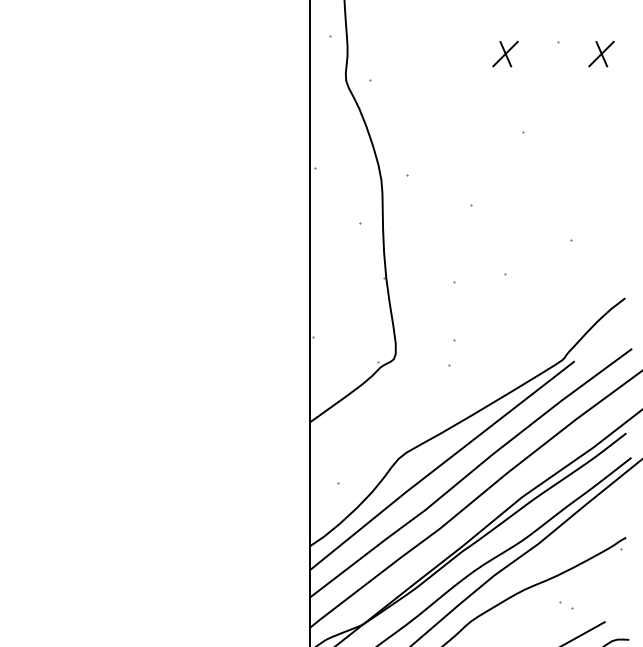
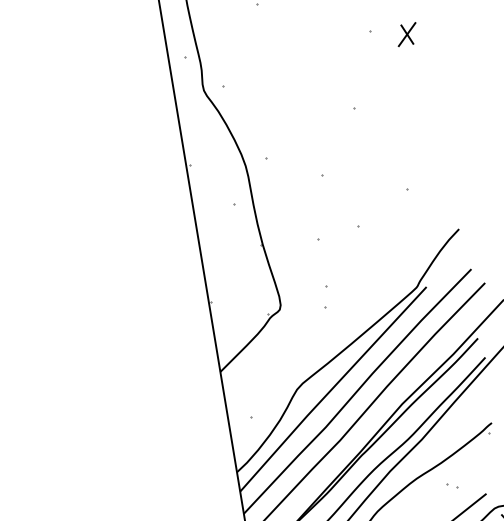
part: (505, 53) -> (329, 47), removed

